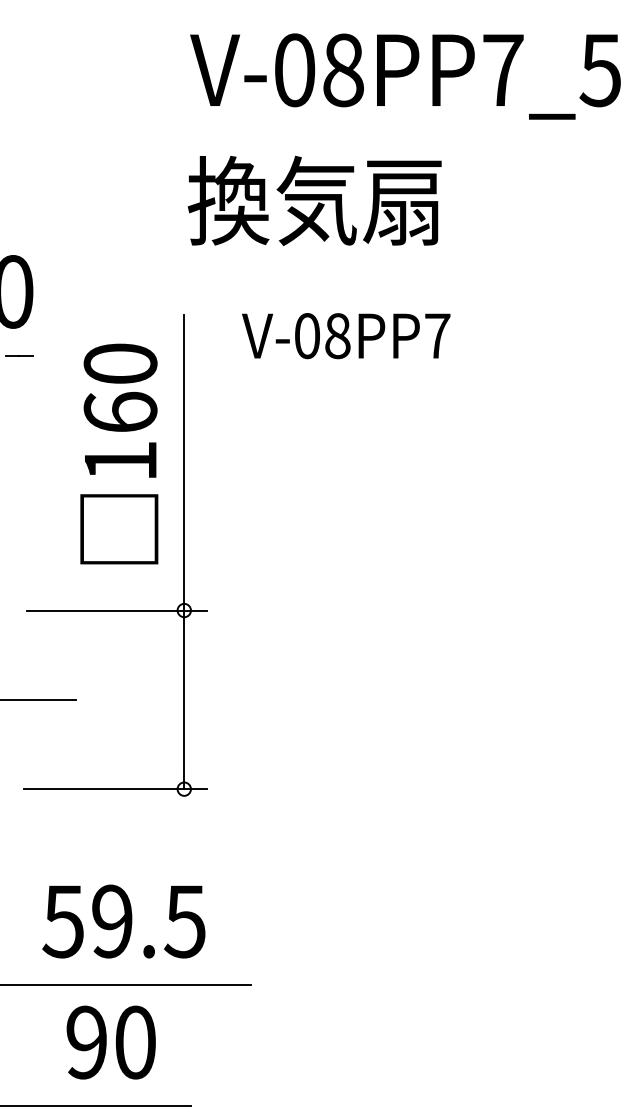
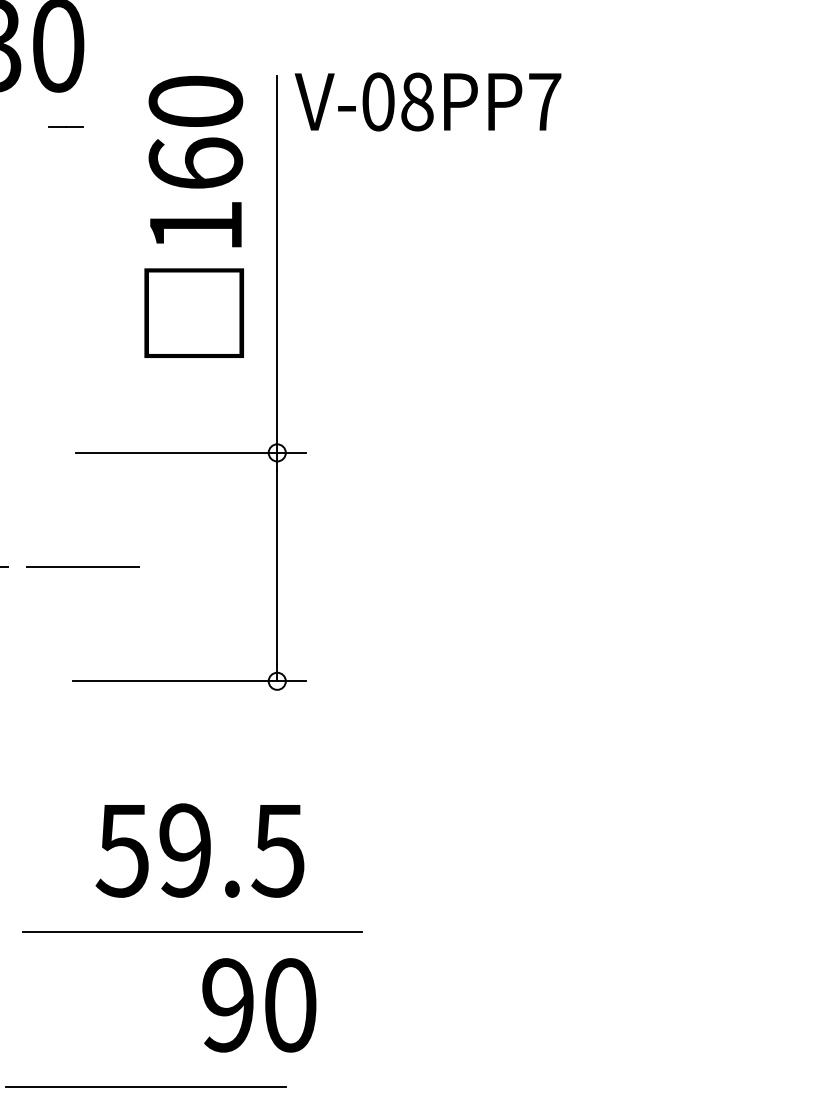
text: (346, 336) -> (428, 102), moved
text: (119, 453) -> (194, 216), moved
text: (110, 1042) -> (258, 1005), moved

